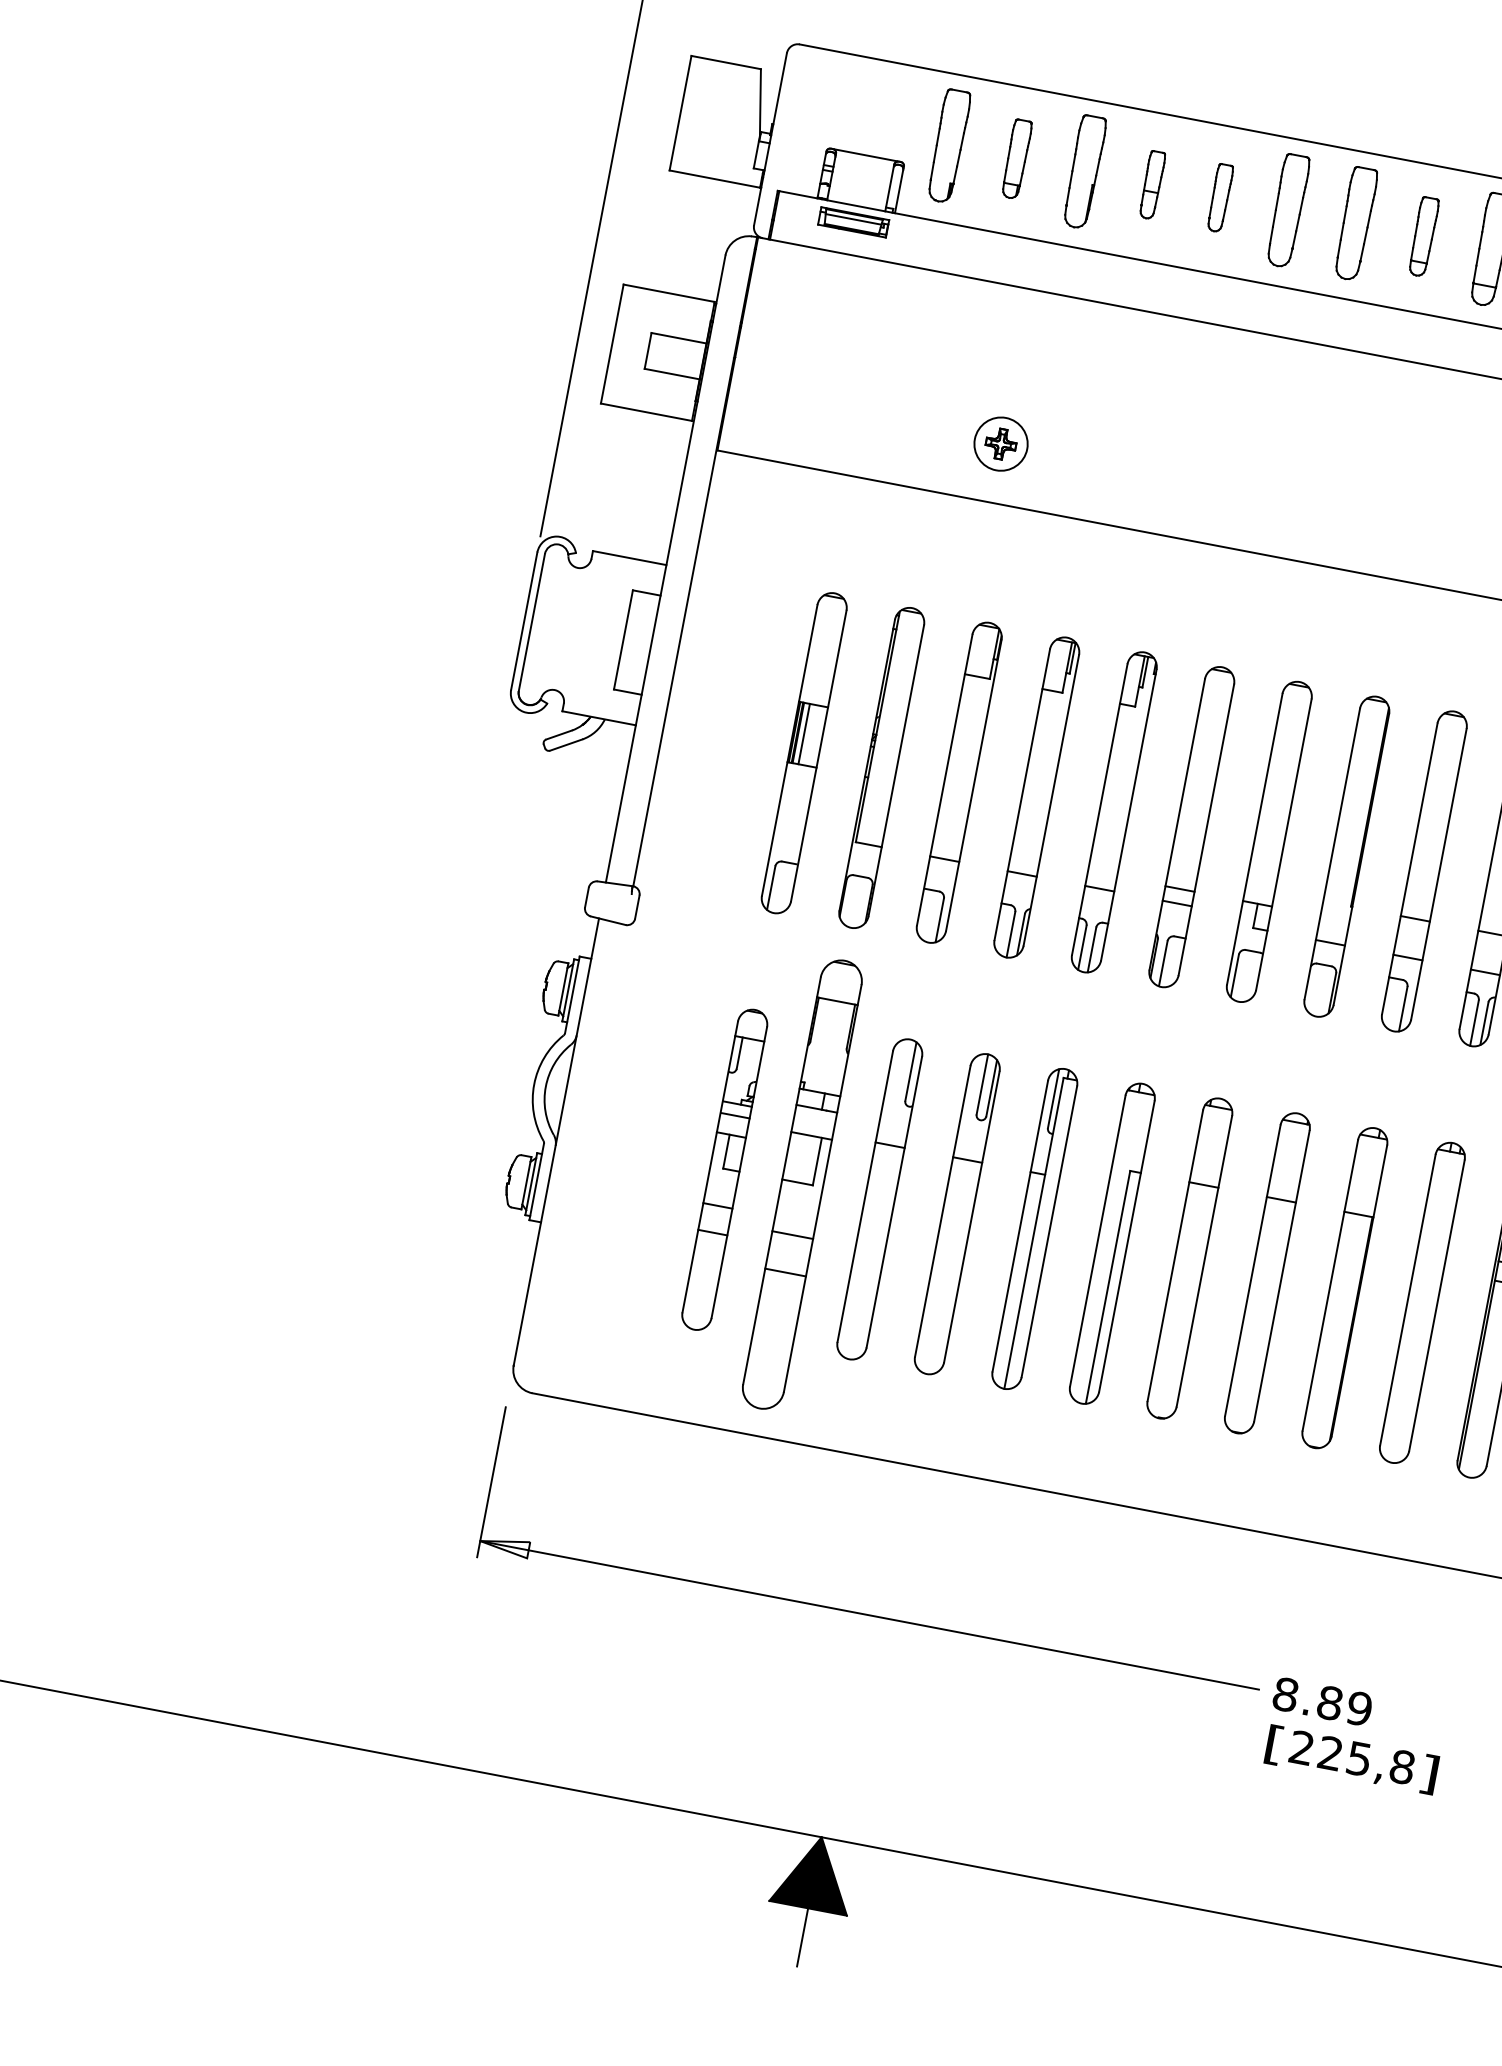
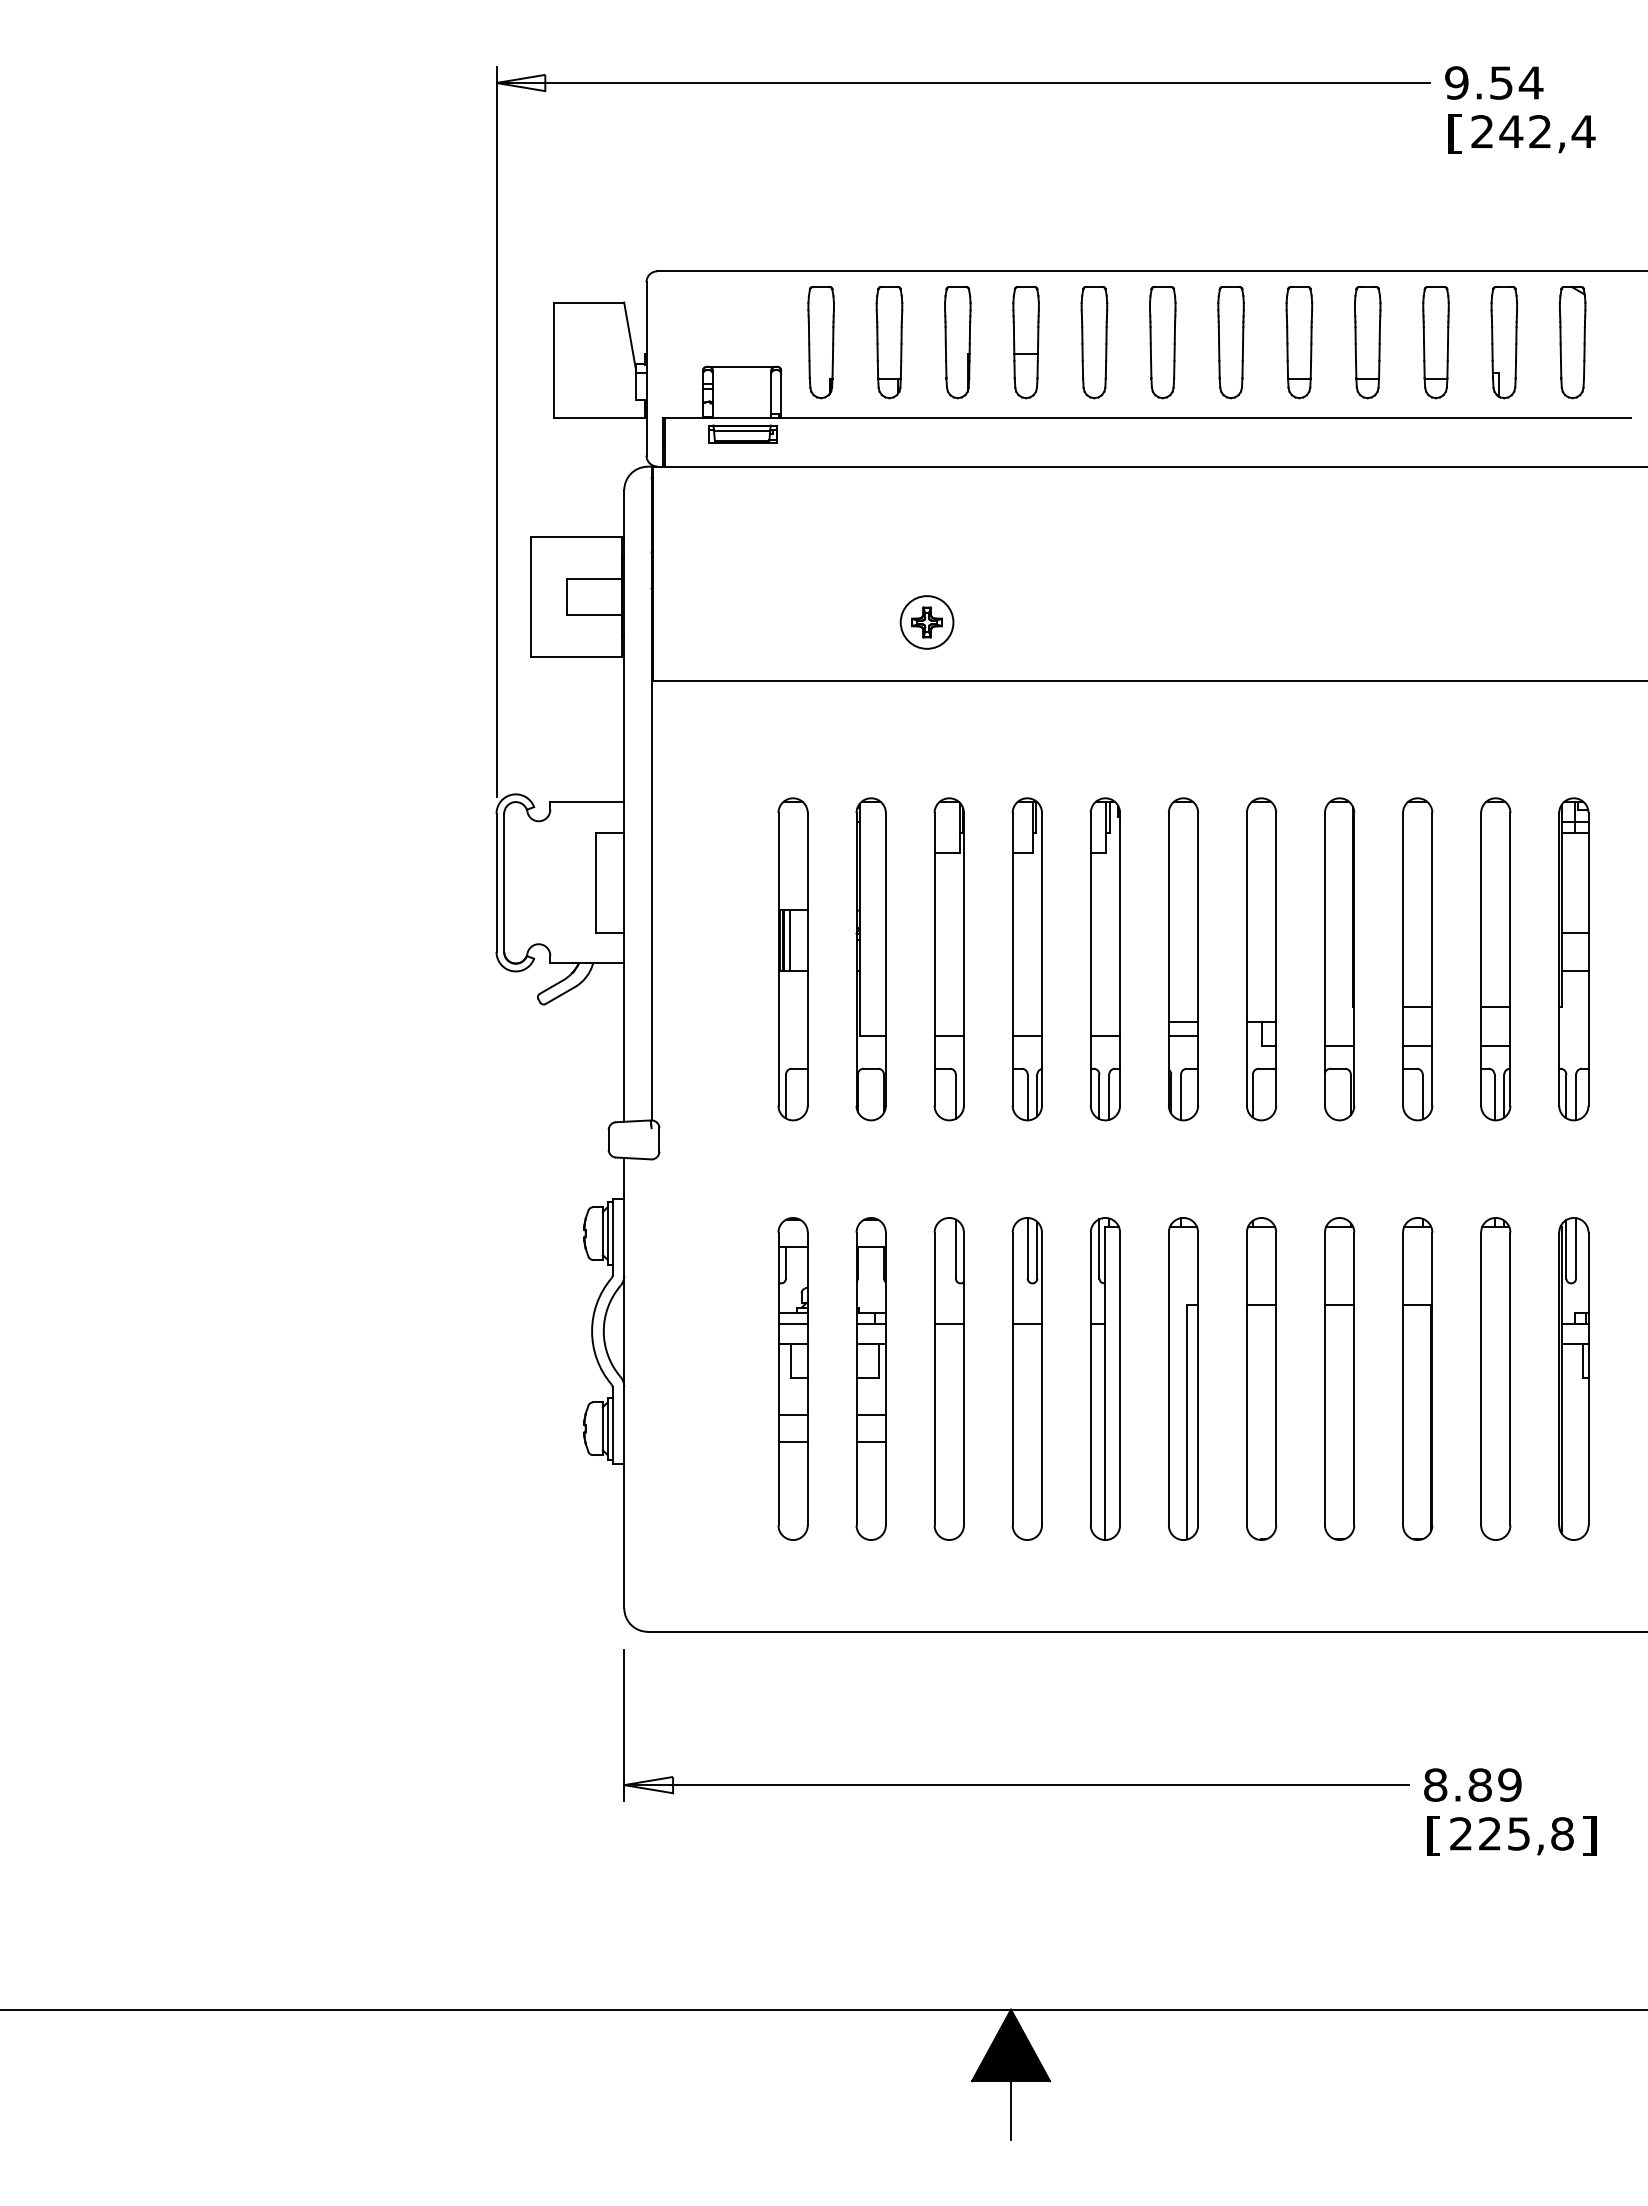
part: (1016, 159) -> (889, 342), size x1.43
part: (1151, 184) -> (1025, 342), size x1.67
part: (1220, 197) -> (1094, 342), size x1.67
part: (1423, 236) -> (1299, 342), size x1.43
part: (801, 1184) -> (870, 1378), size x0.71

